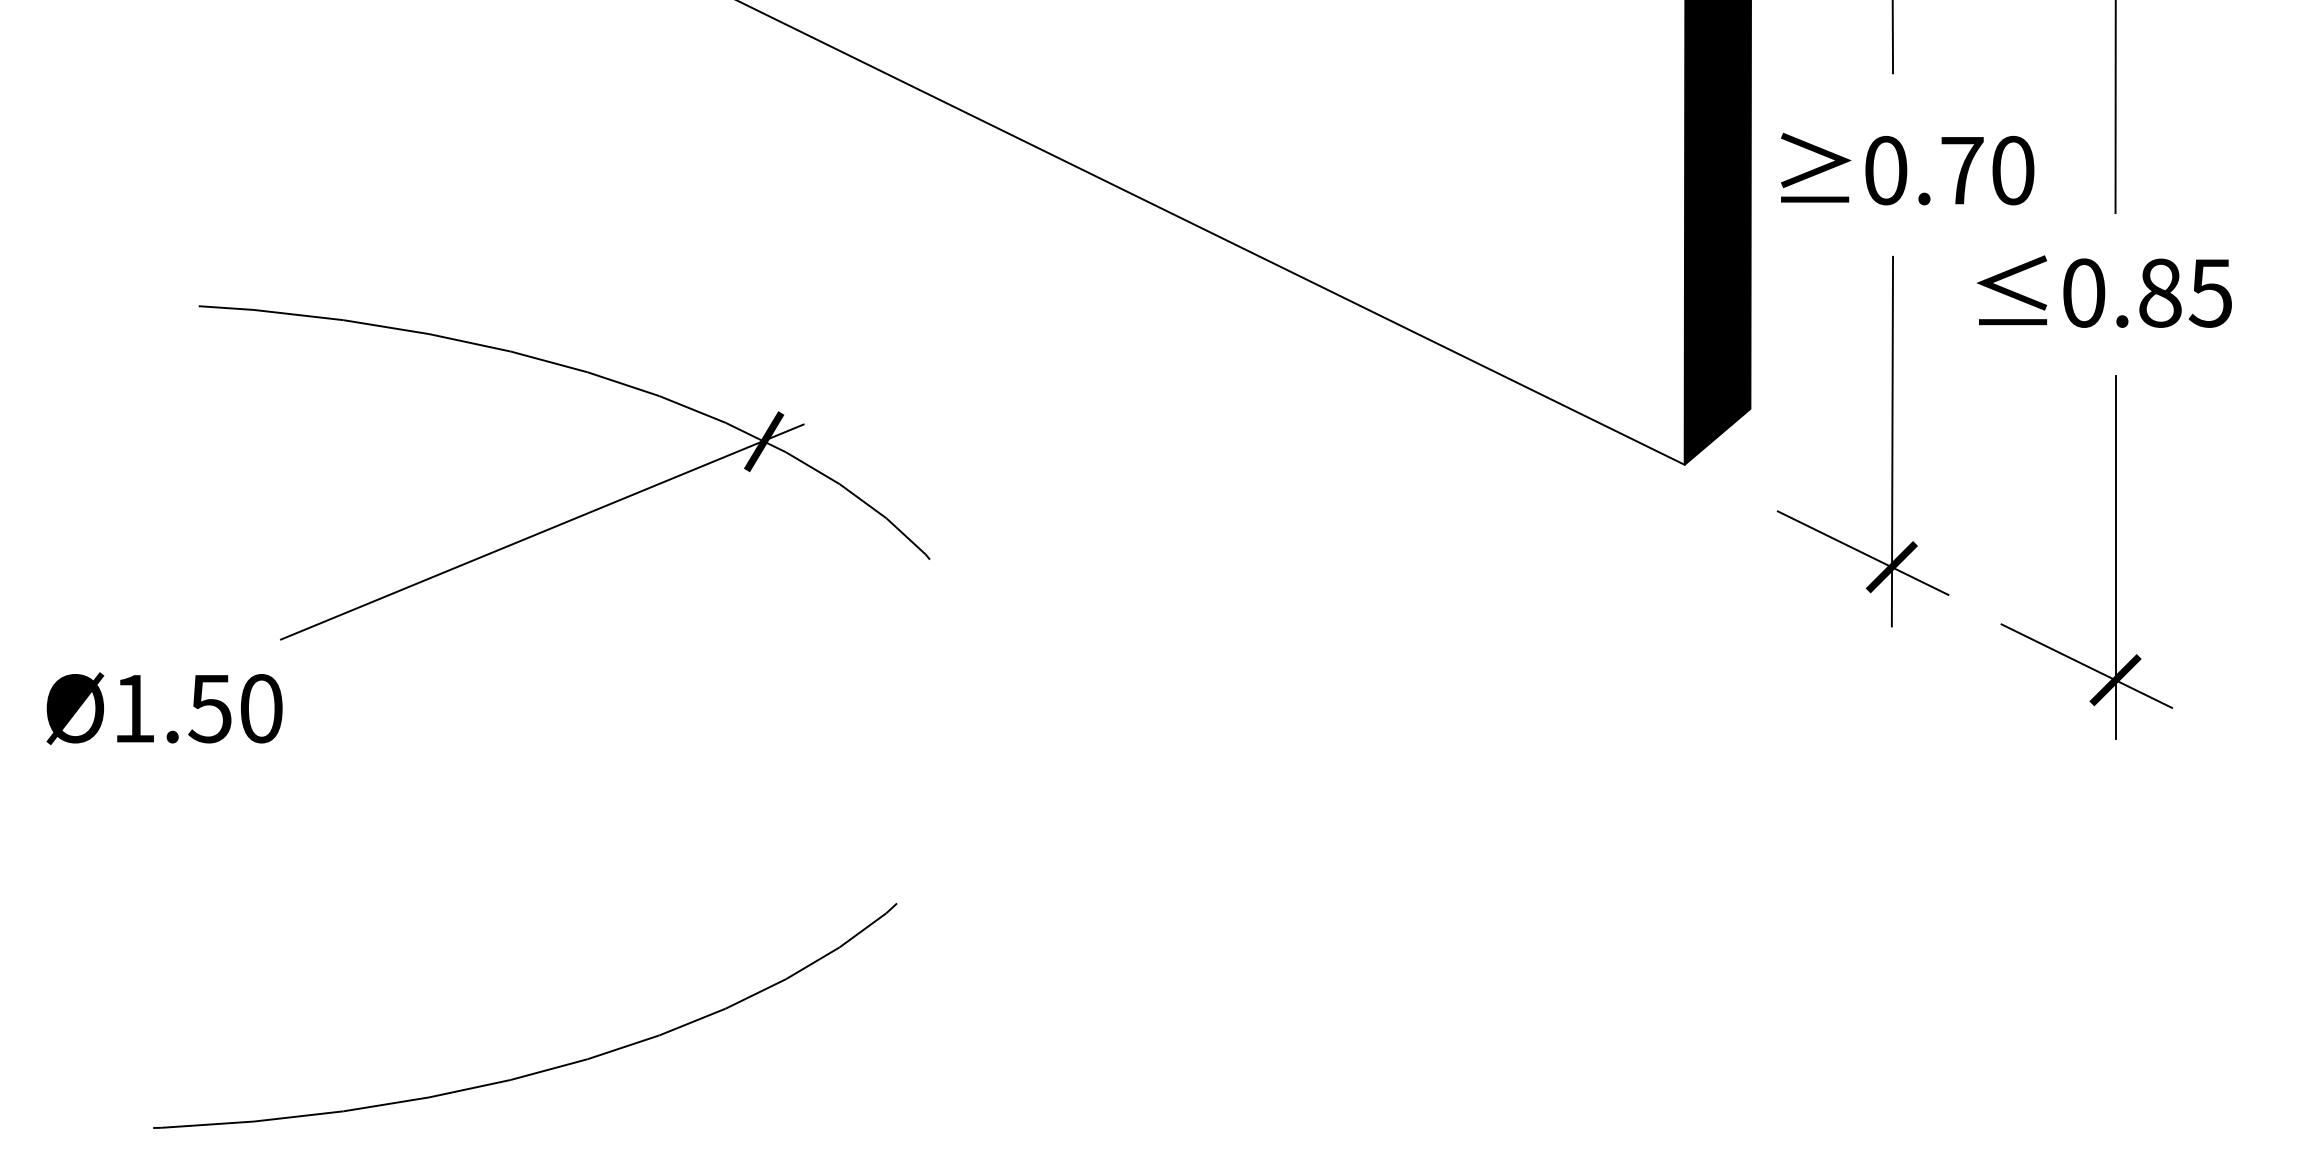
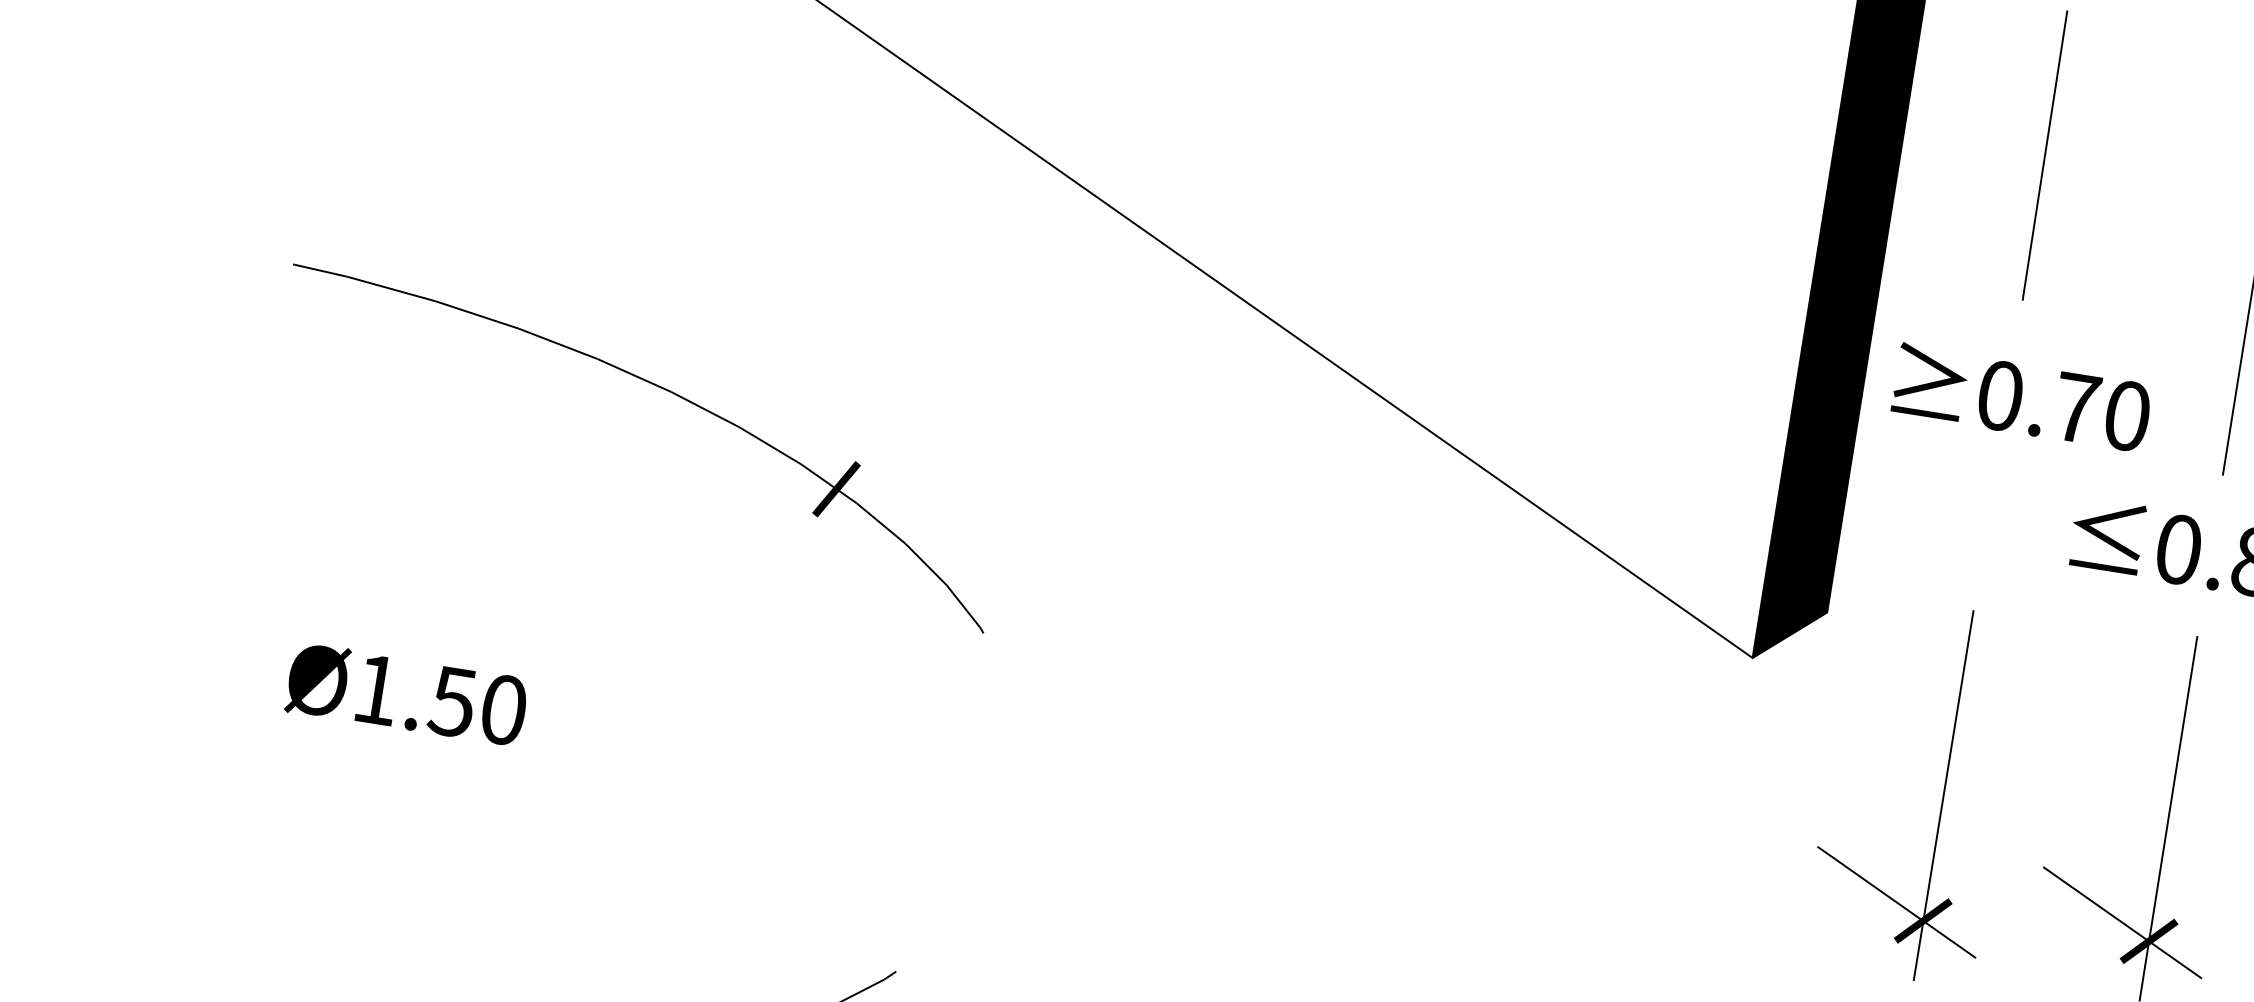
part: (1891, 441) -> (1942, 795), moved
line: (542, 531) -> (600, 543), removed
text: (164, 708) -> (407, 694), moved

